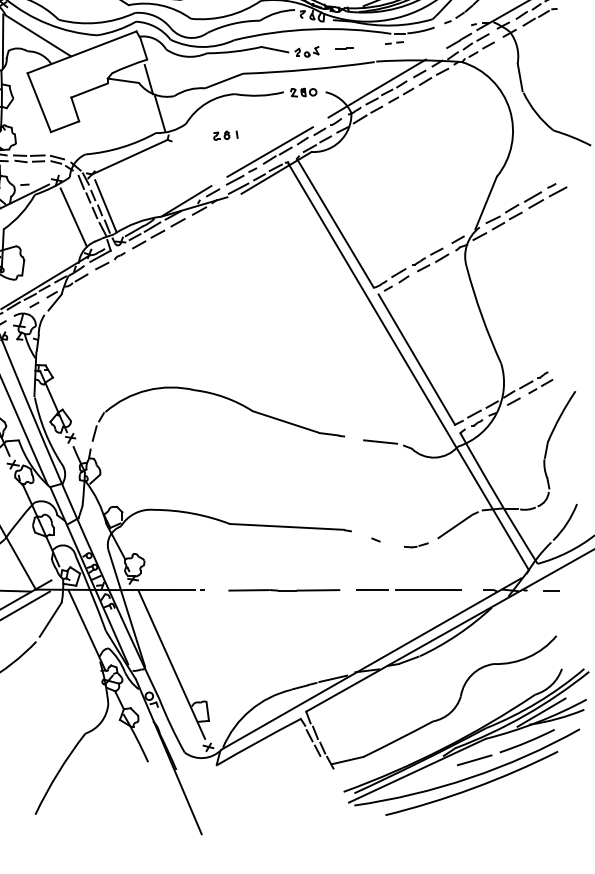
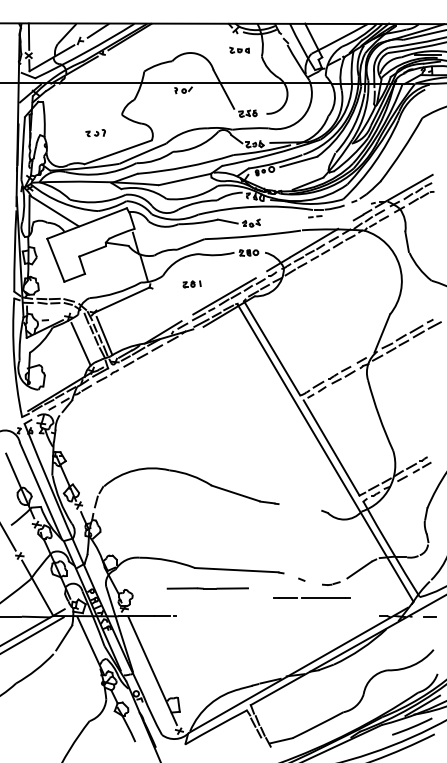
line: (344, 48) -> (278, 220), removed
line: (381, 441) -> (305, 507), removed
line: (408, 588) -> (311, 597), moved
line: (283, 590) -> (207, 588), moved
line: (474, 760) -> (373, 740), removed

